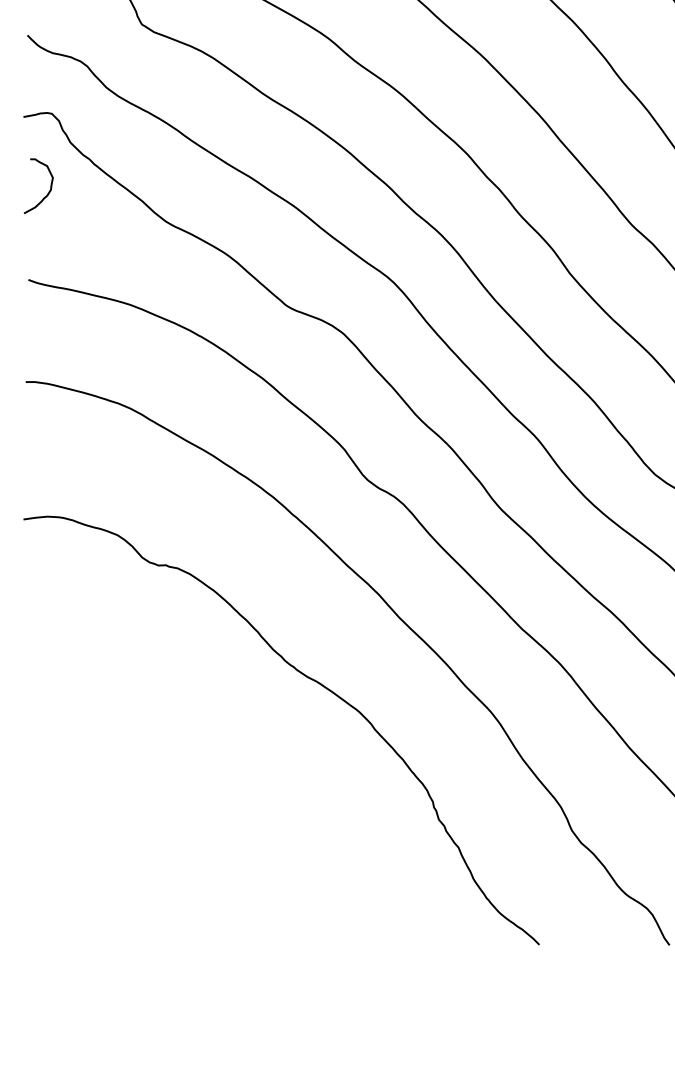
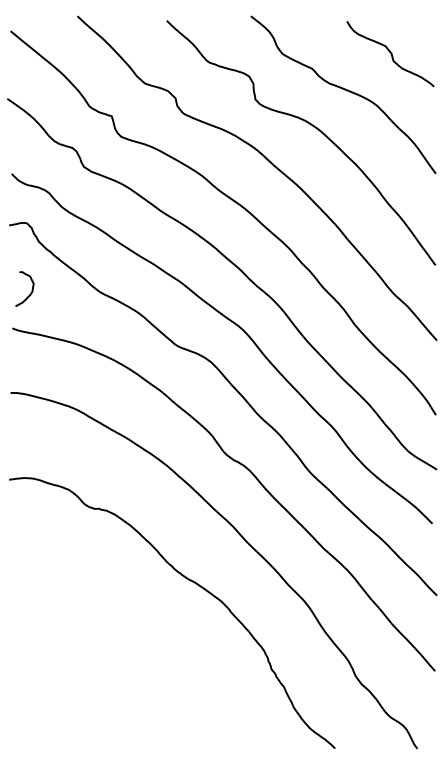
curve: (49, 186) -> (31, 289), moved

